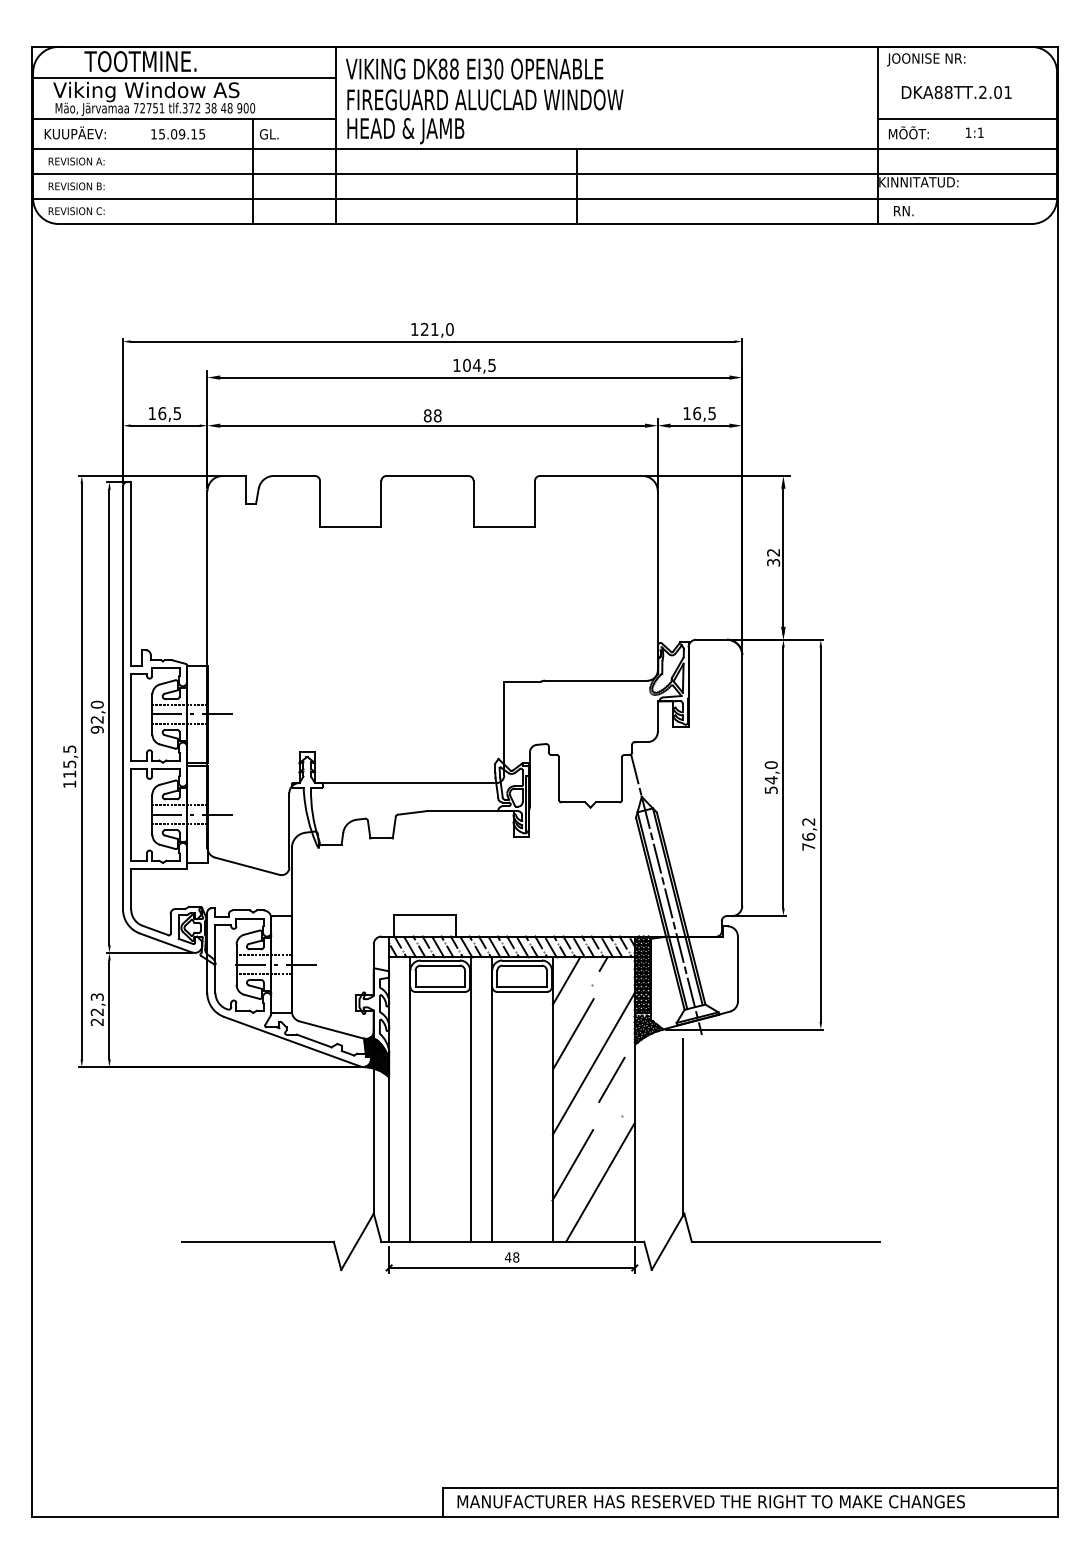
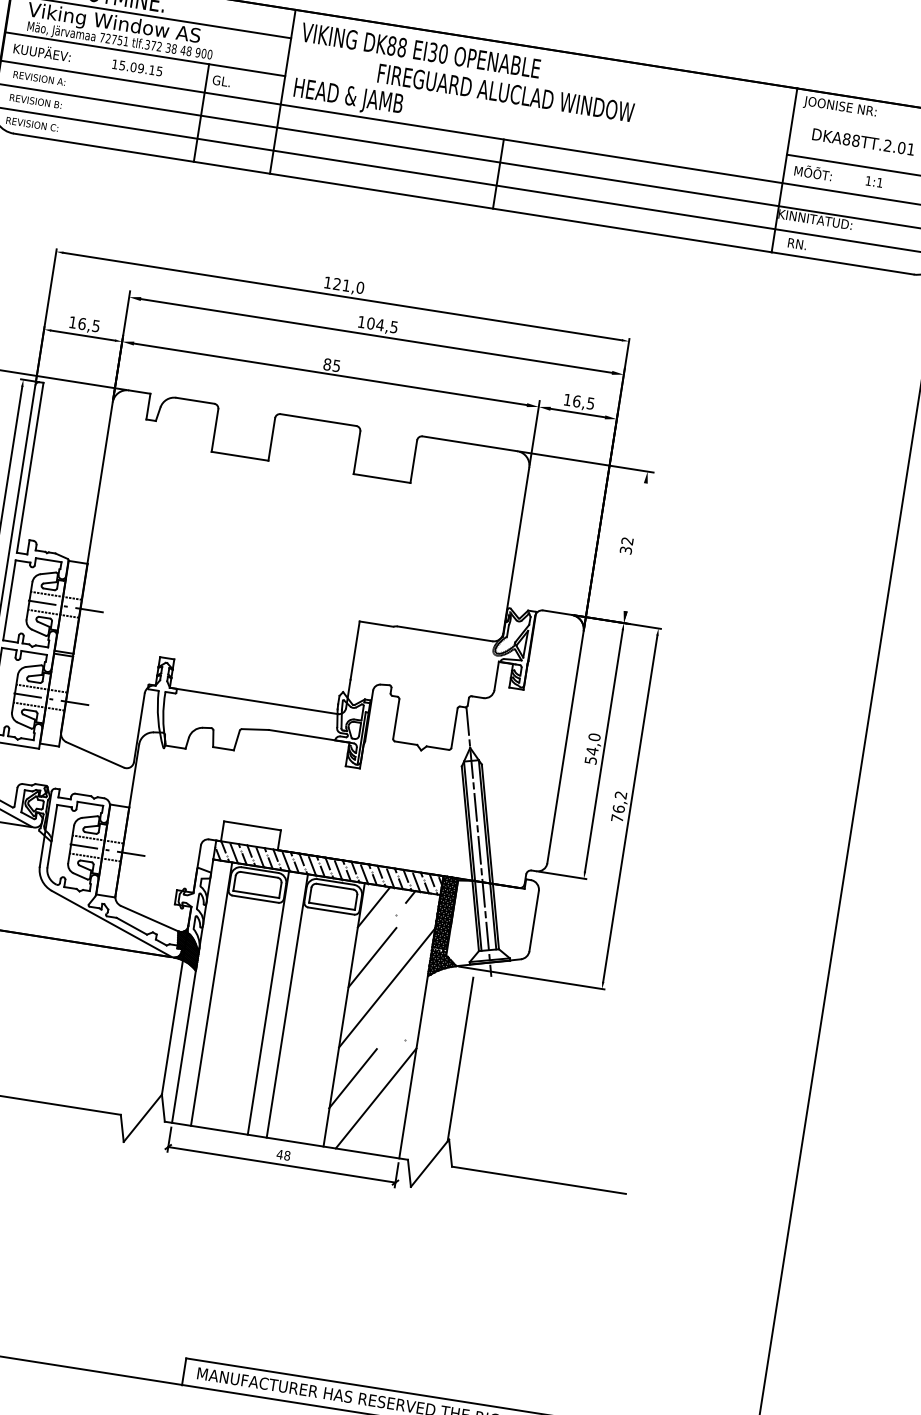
text: (485, 99) -> (506, 92), moved
text: (437, 415) -> (336, 365), 88 -> 85
line: (783, 557) -> (635, 547), removed
line: (611, 1079) -> (401, 1004), removed

